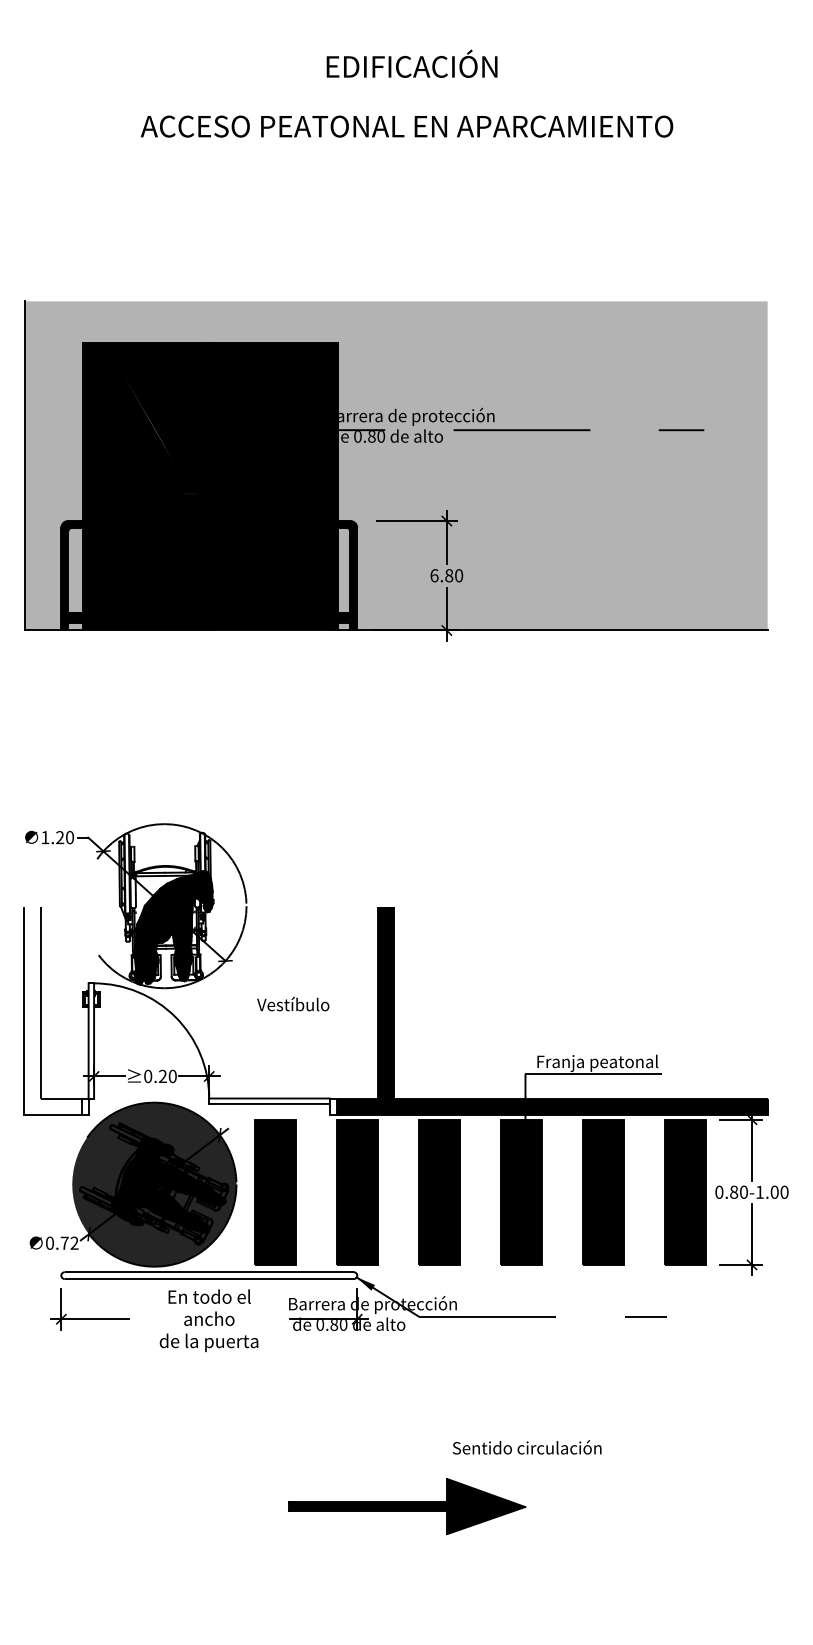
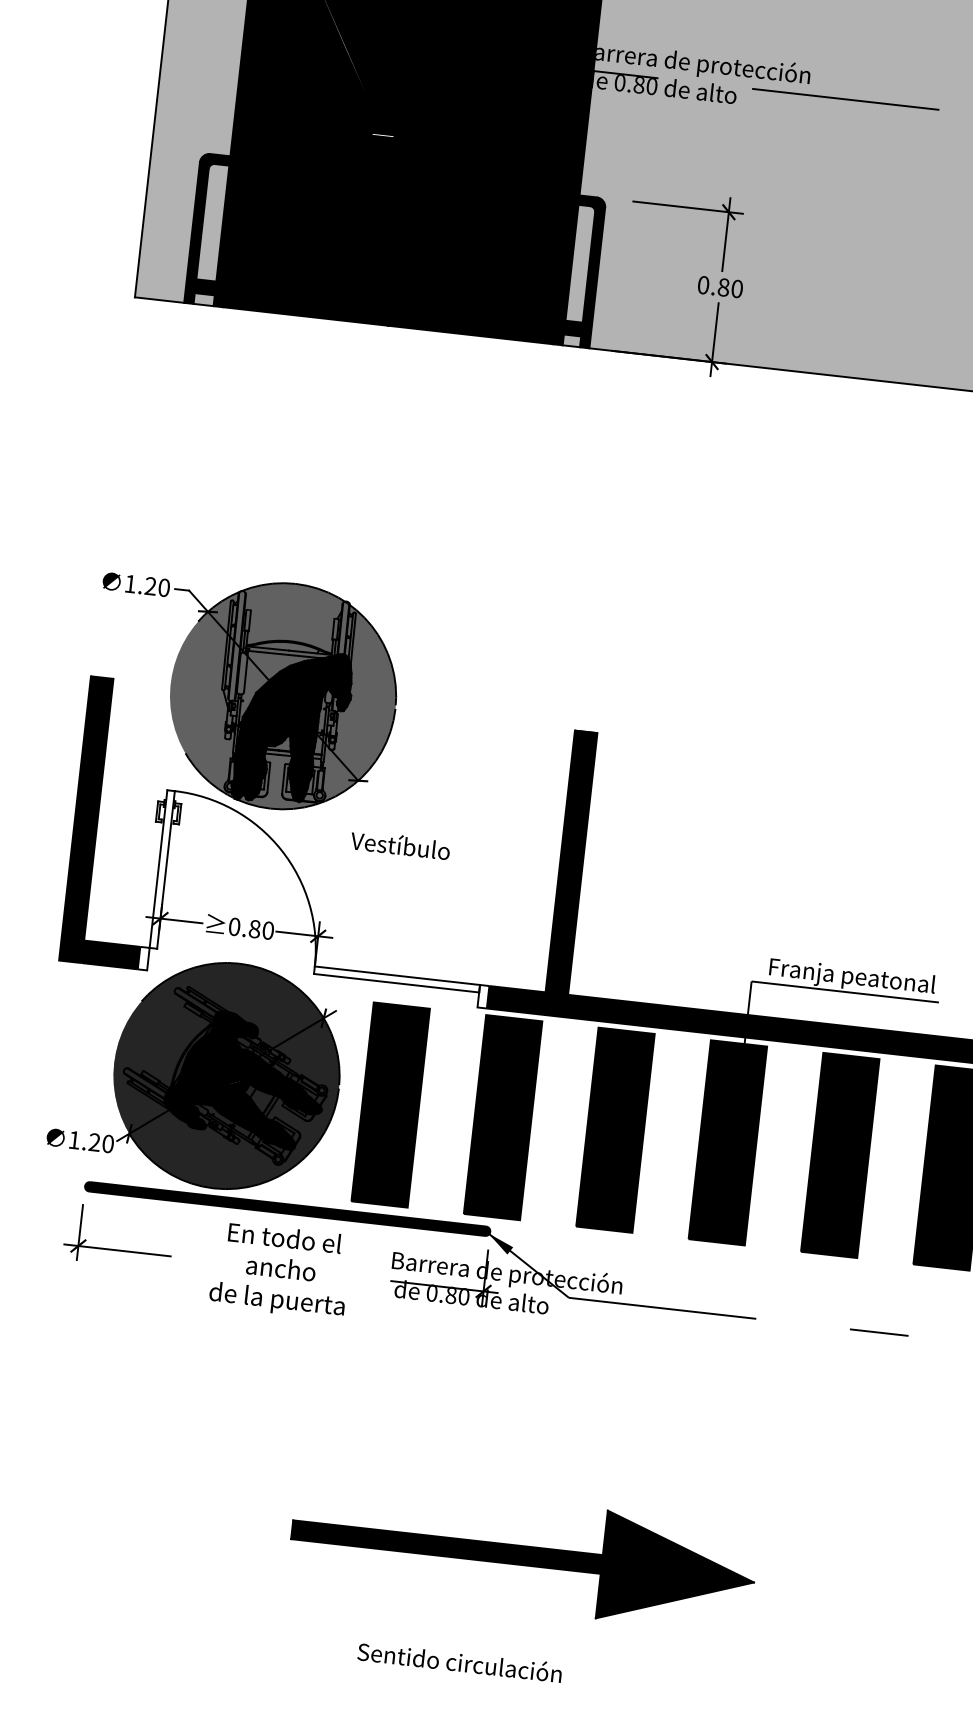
text: (434, 575) -> (703, 284), 6.80 -> 0.80
fill: (164, 906) -> (283, 696), added
text: (293, 1003) -> (400, 844), moved
fill: (52, 1010) -> (113, 821), added
text: (162, 1076) -> (254, 929), 0.20 -> 0.80
text: (62, 1242) -> (91, 1141), 0.72 -> 1.20
fill: (209, 1275) -> (288, 1208), added
text: (526, 1447) -> (459, 1662), moved
part: (406, 1506) -> (522, 1555), size x1.43

